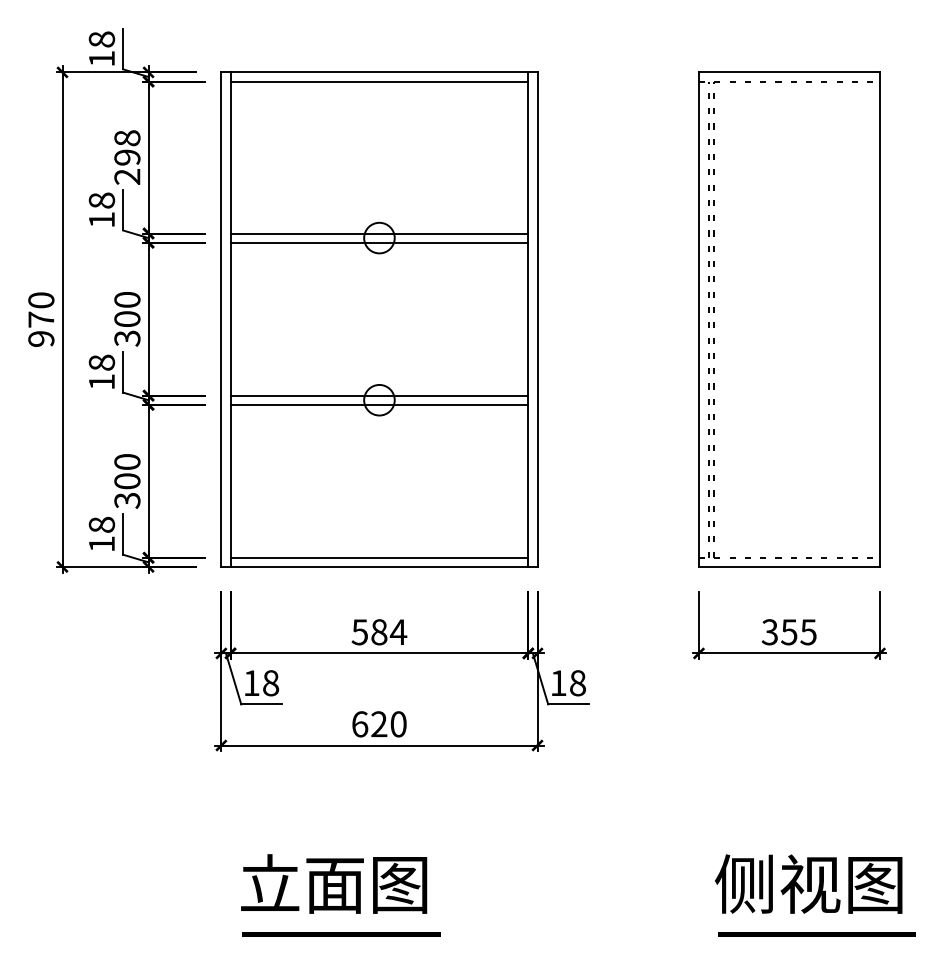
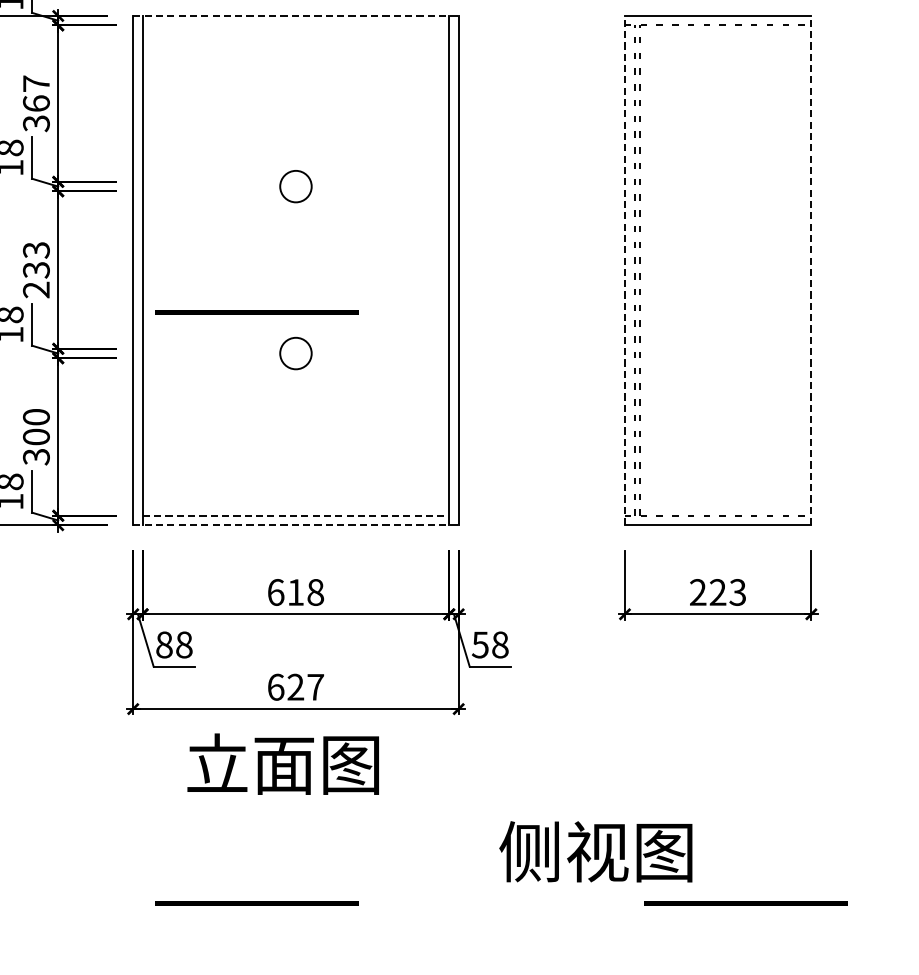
line: (379, 72) -> (296, 16), solid -> dashed
line: (379, 81) -> (296, 25), removed
text: (127, 157) -> (36, 103), 298 -> 367
line: (379, 233) -> (296, 181), removed
line: (379, 242) -> (296, 191), removed
text: (127, 319) -> (36, 270), 300 -> 233
line: (698, 319) -> (624, 270), solid -> dashed
line: (879, 319) -> (810, 270), solid -> dashed
line: (341, 360) -> (256, 312), added
line: (379, 395) -> (296, 348), removed
line: (379, 404) -> (296, 357), removed
line: (379, 557) -> (296, 515), solid -> dashed
line: (379, 566) -> (296, 524), solid -> dashed
text: (379, 632) -> (296, 592), 584 -> 618
text: (788, 632) -> (717, 592), 355 -> 223
text: (251, 683) -> (164, 645), 18 -> 88
text: (558, 683) -> (480, 645), 18 -> 58
text: (398, 724) -> (315, 687), 620 -> 627
text: (334, 883) -> (283, 763), moved
text: (808, 883) -> (595, 851), moved

